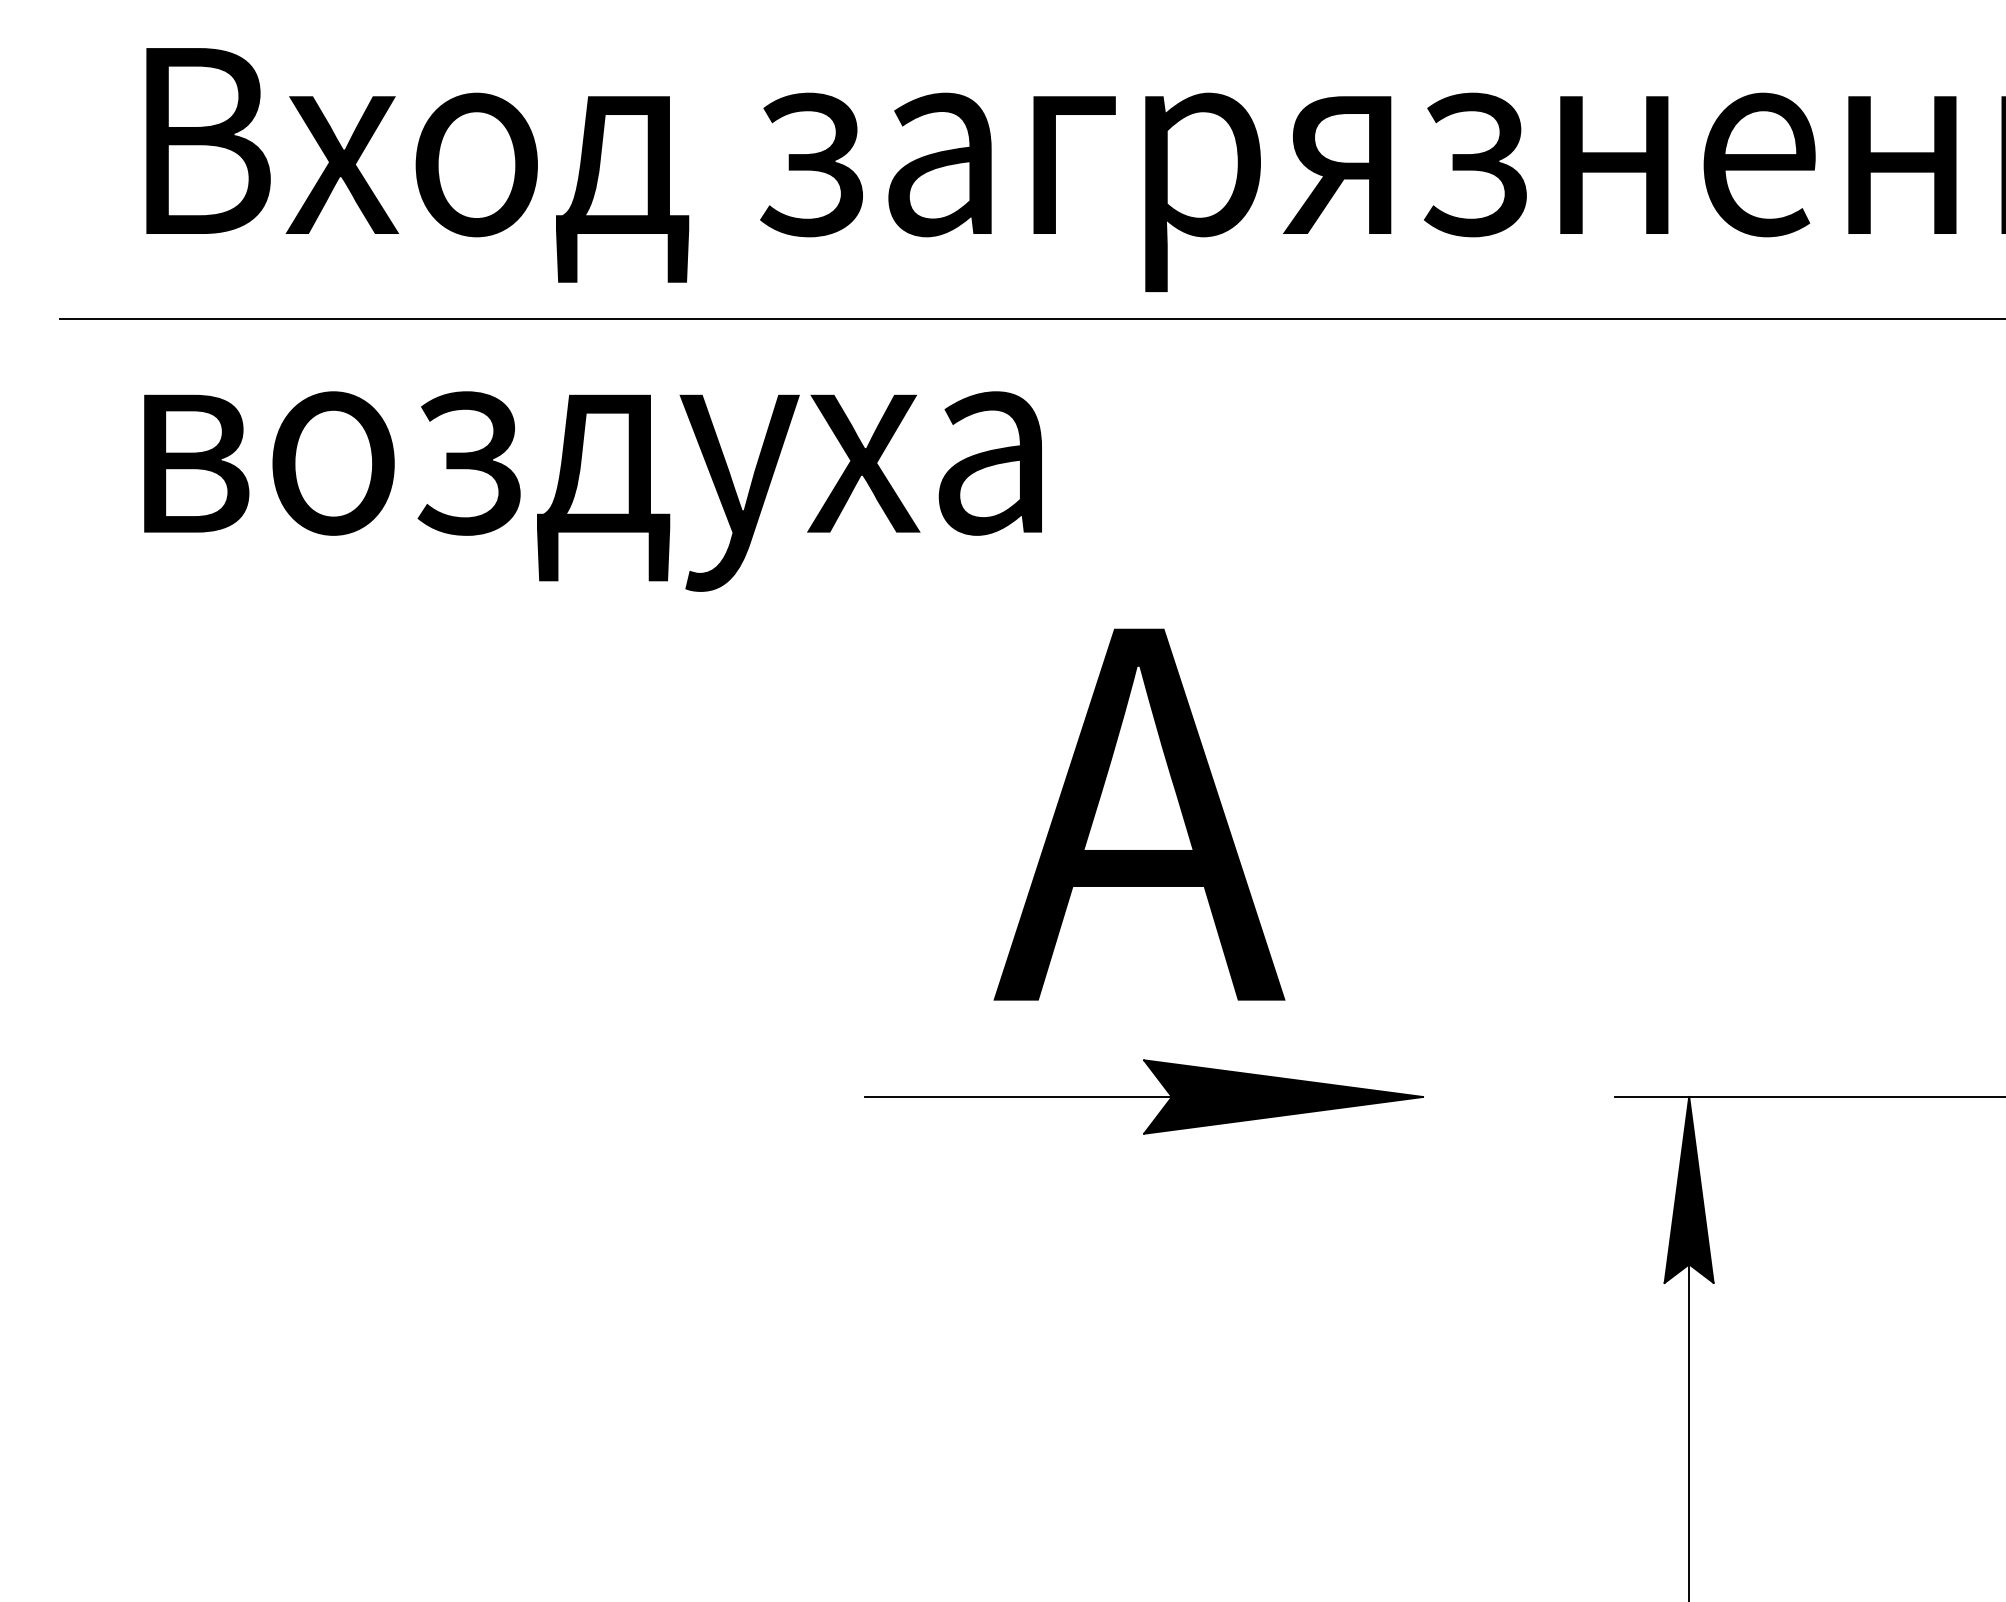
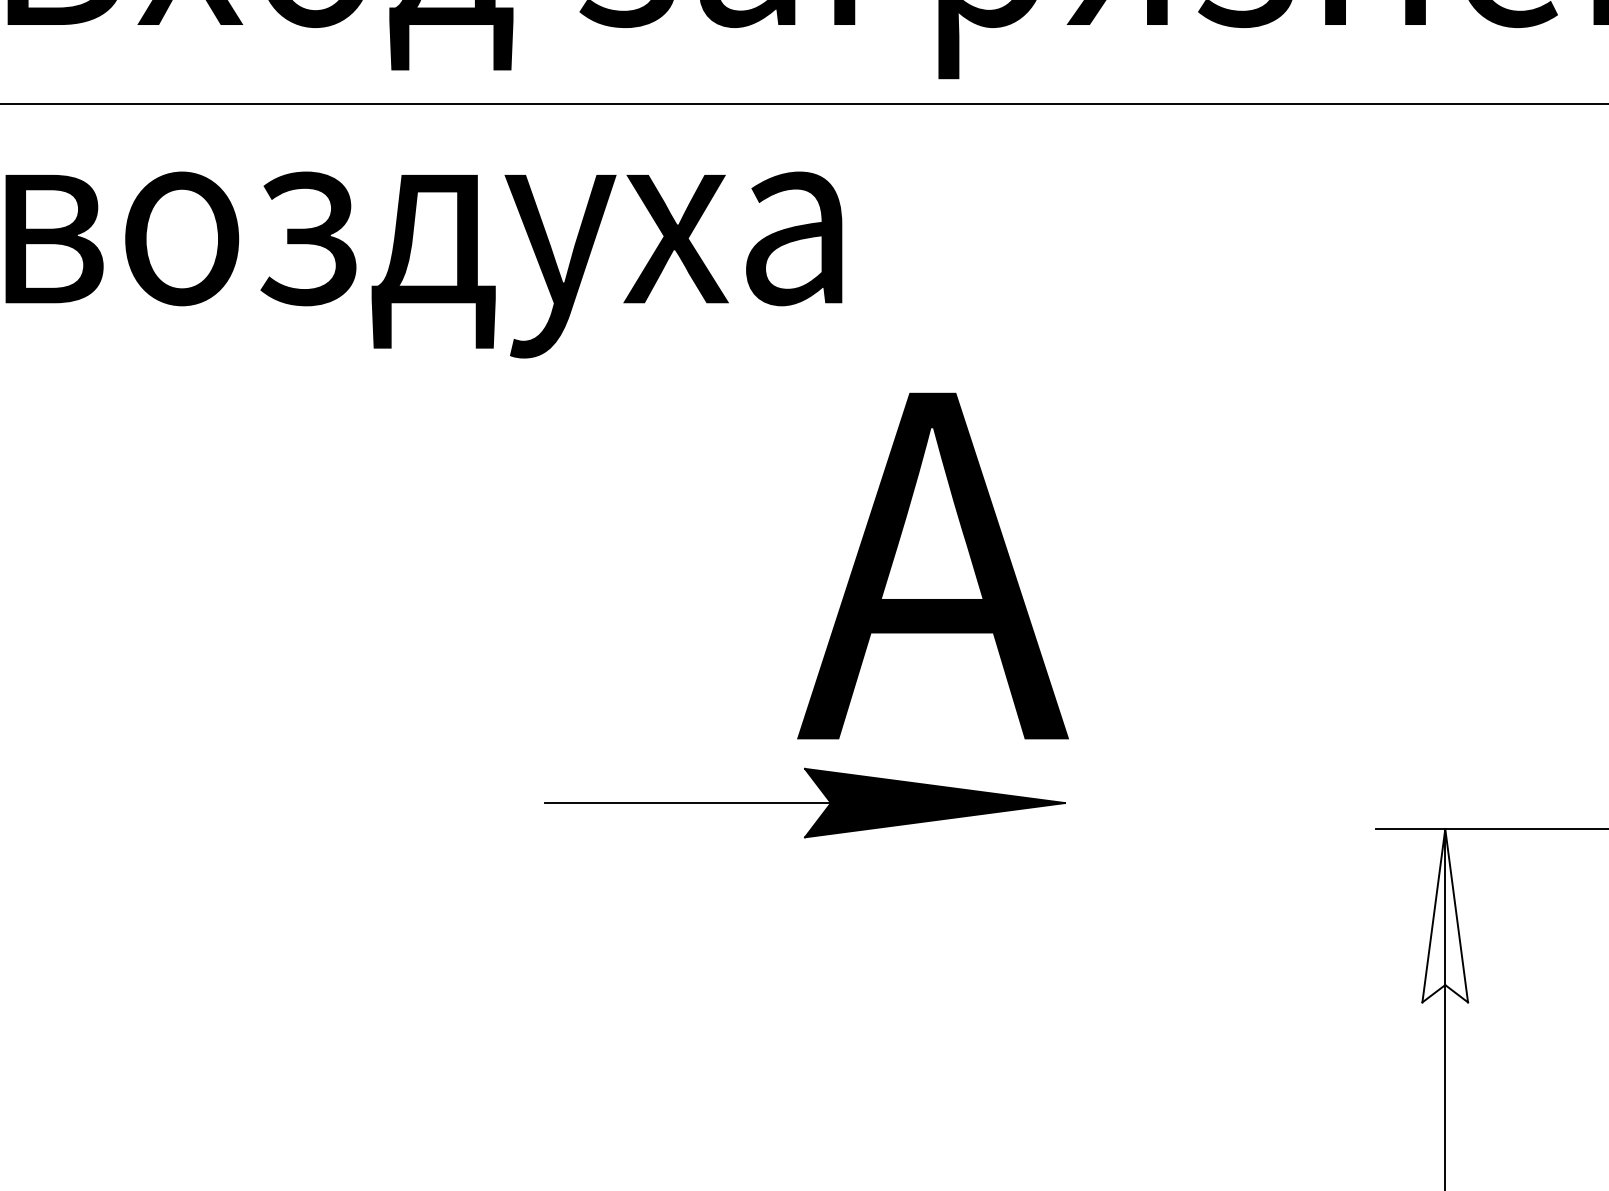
part: (1143, 1096) -> (804, 802), moved
fill: (1688, 1189) -> (1444, 915), removed

